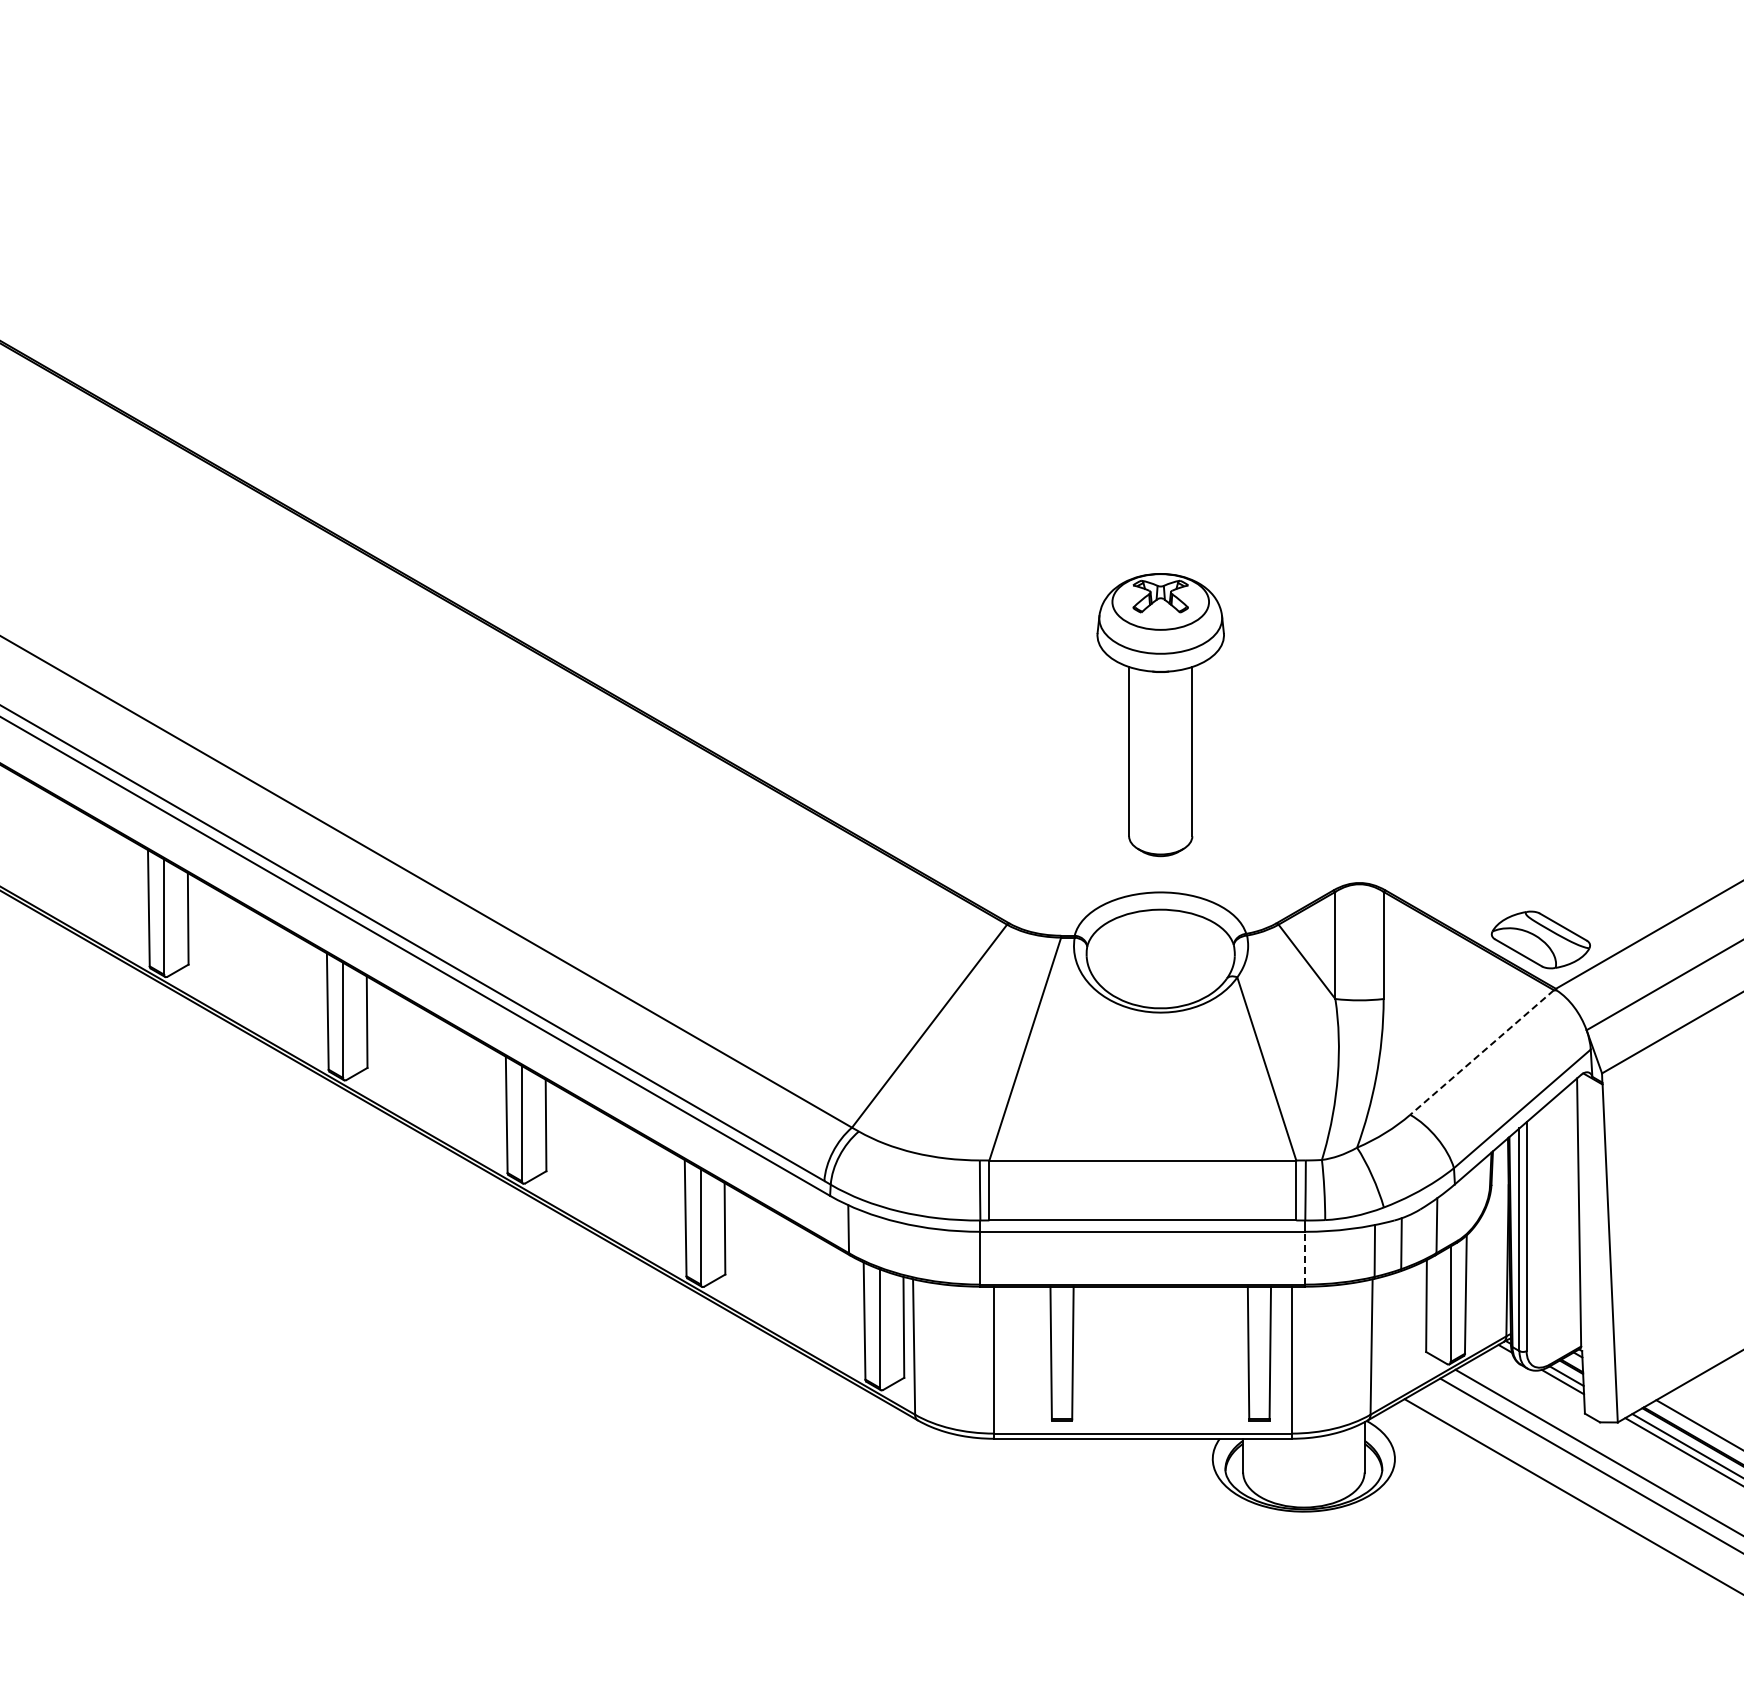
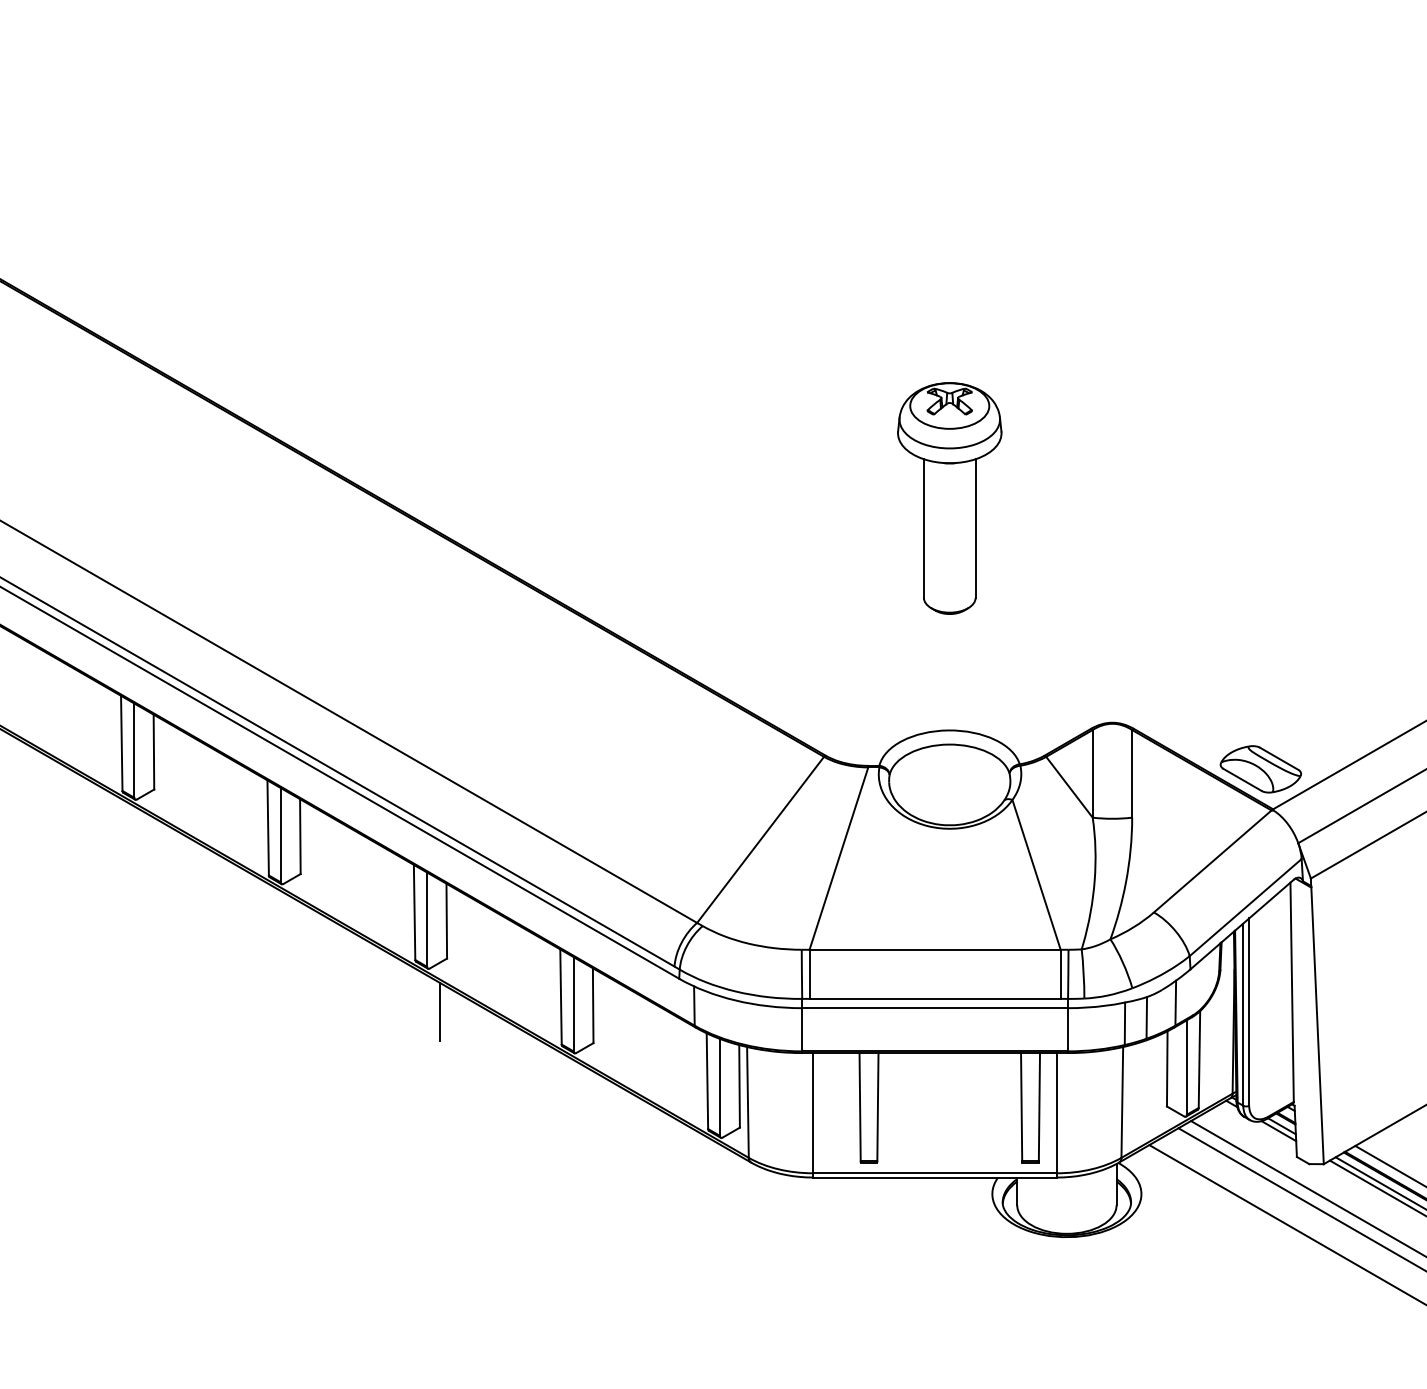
part: (1160, 715) -> (949, 498), moved
line: (1481, 1052) -> (1212, 861), dashed -> solid
line: (537, 1236) -> (439, 1012), added
line: (1305, 1257) -> (1068, 1029), dashed -> solid

